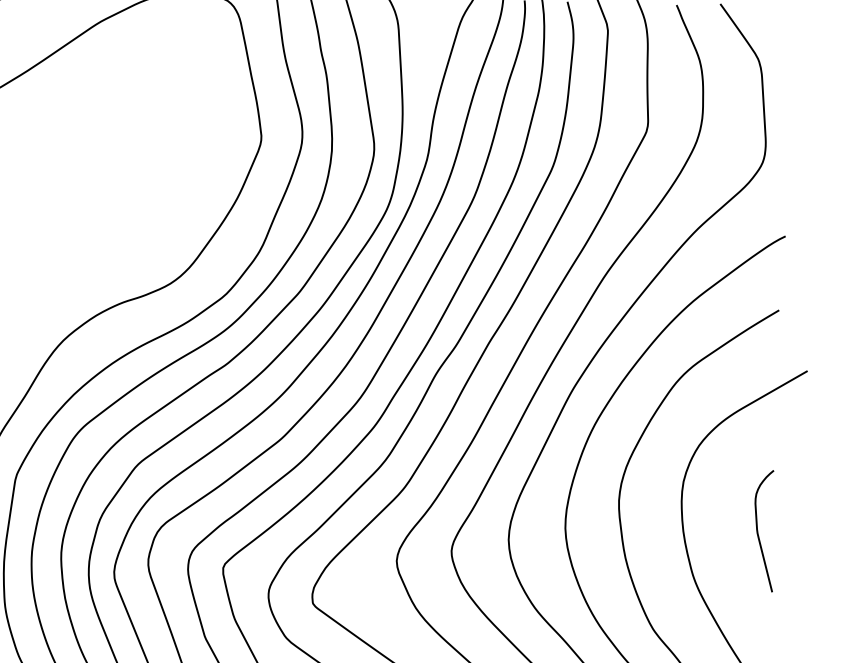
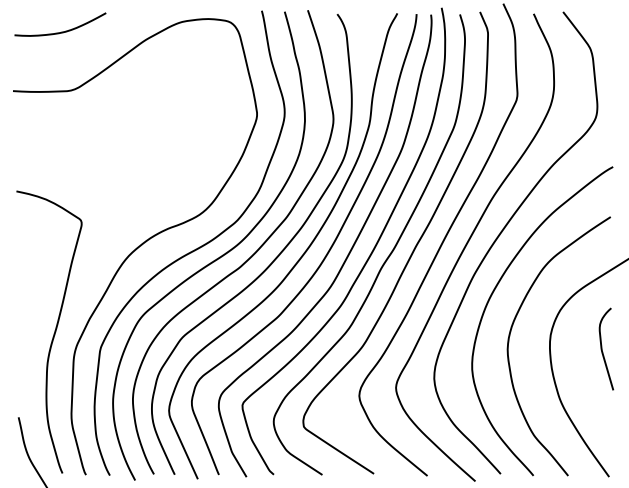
curve: (758, 529) -> (602, 348), moved

